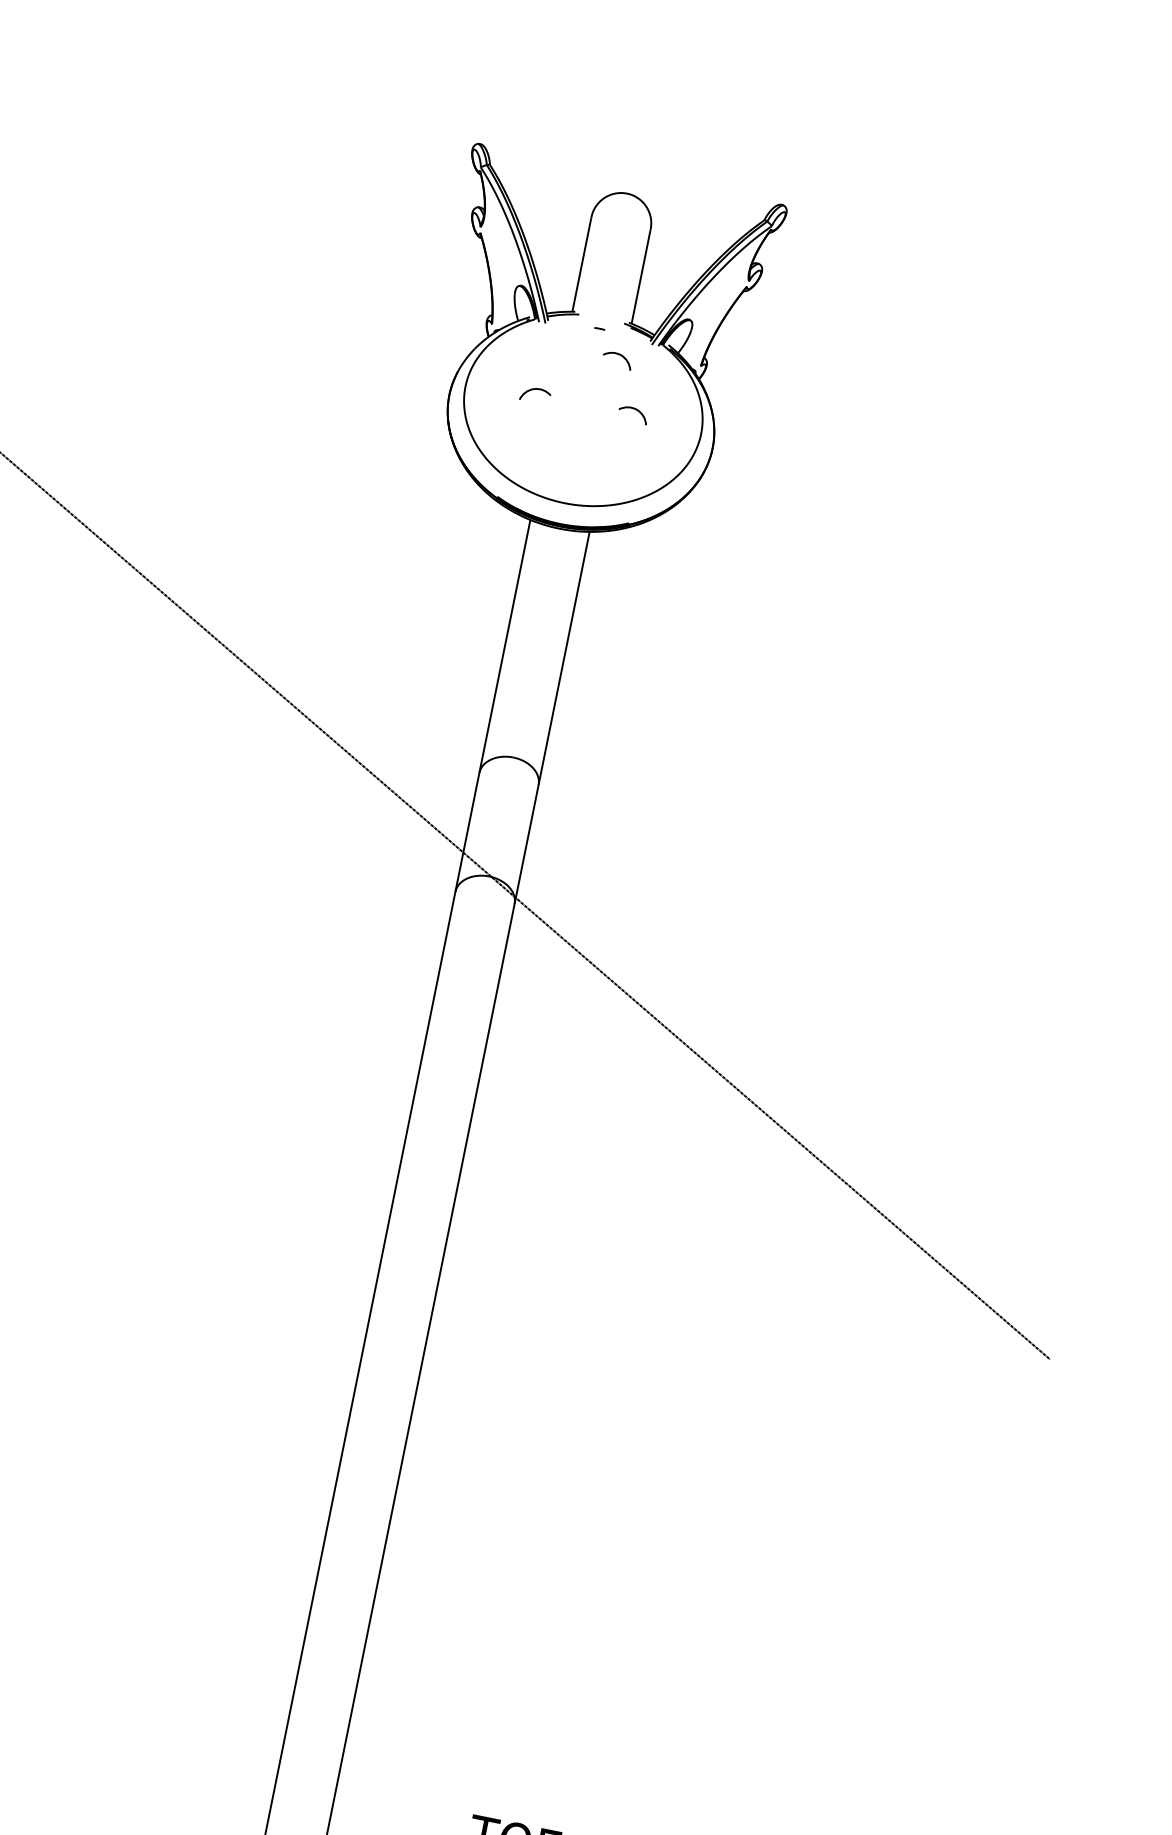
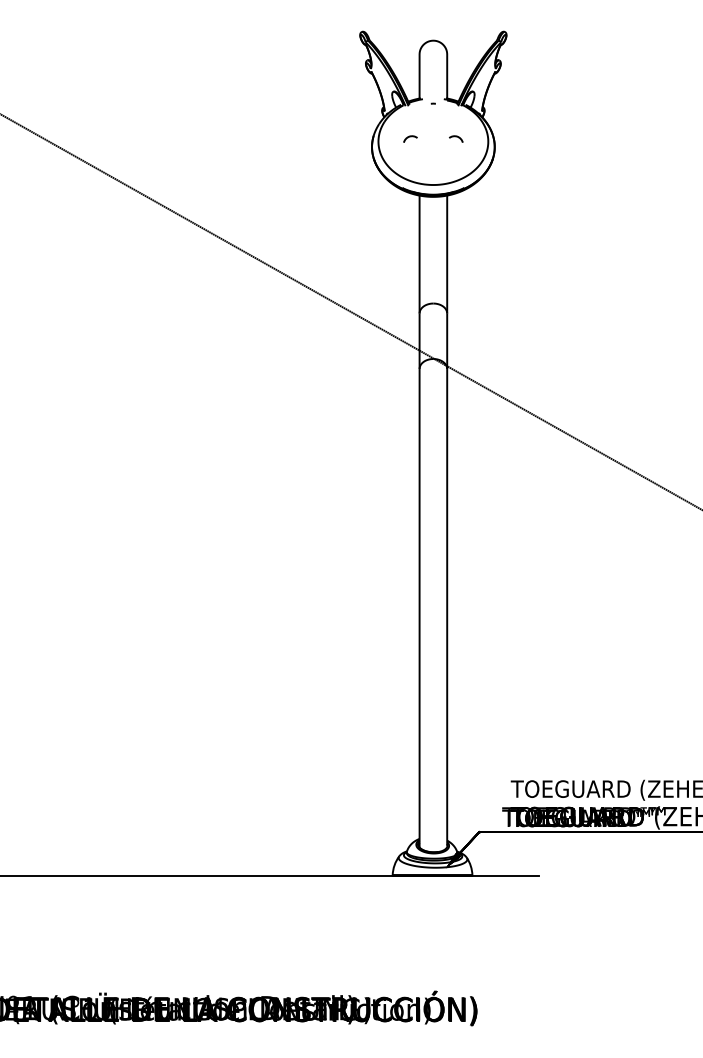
arc: (618, 356) -> (444, 114), removed

